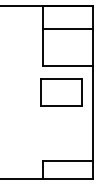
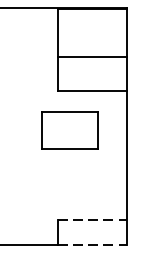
line: (67, 28) -> (92, 56), moved
part: (61, 92) -> (70, 130), moved
line: (68, 161) -> (93, 220), solid -> dashed
line: (68, 179) -> (93, 245), solid -> dashed

